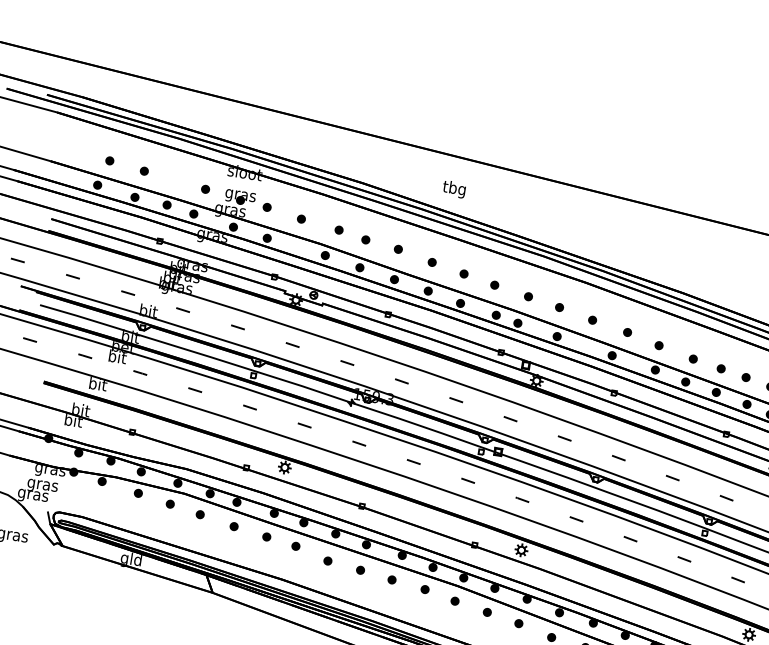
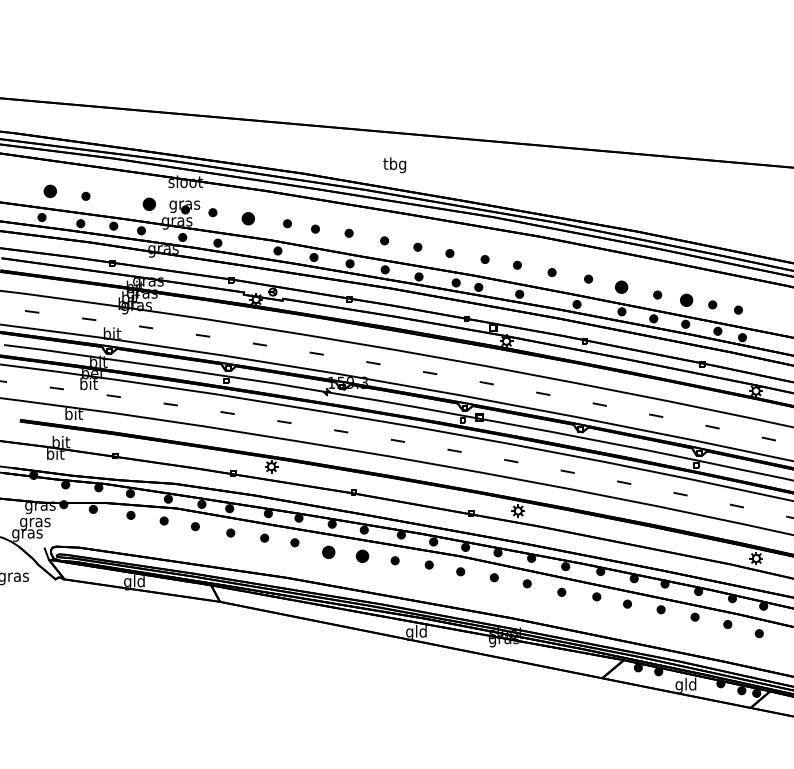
part: (109, 160) -> (49, 191), size x1.6
part: (204, 189) -> (148, 204), size x1.6
part: (301, 218) -> (248, 218), size x1.6
part: (658, 344) -> (621, 286), size x1.6
part: (721, 368) -> (686, 299), size x1.6
part: (327, 560) -> (328, 551), size x1.6
part: (360, 569) -> (362, 555), size x1.6

